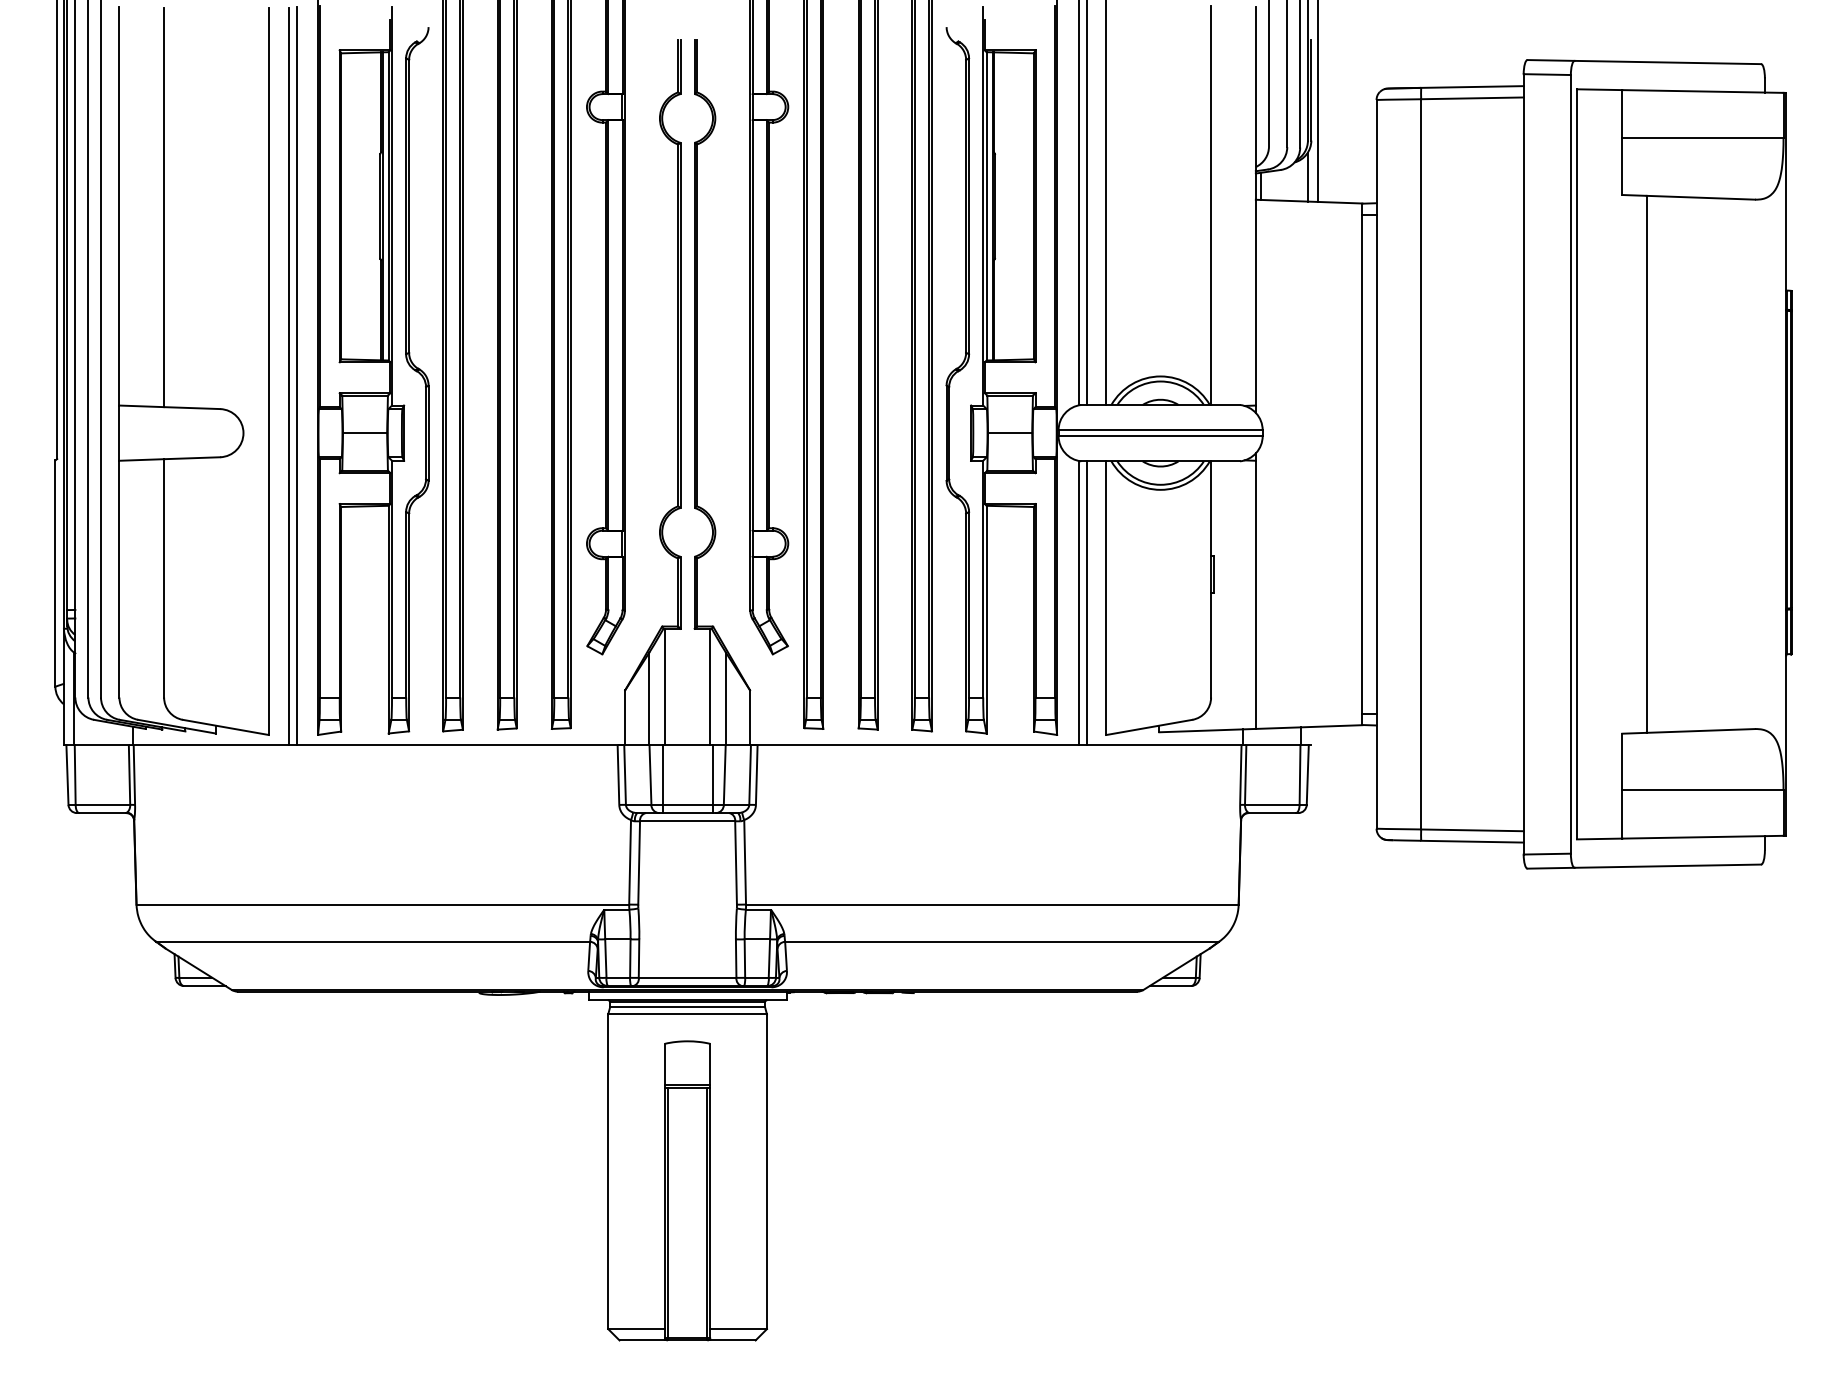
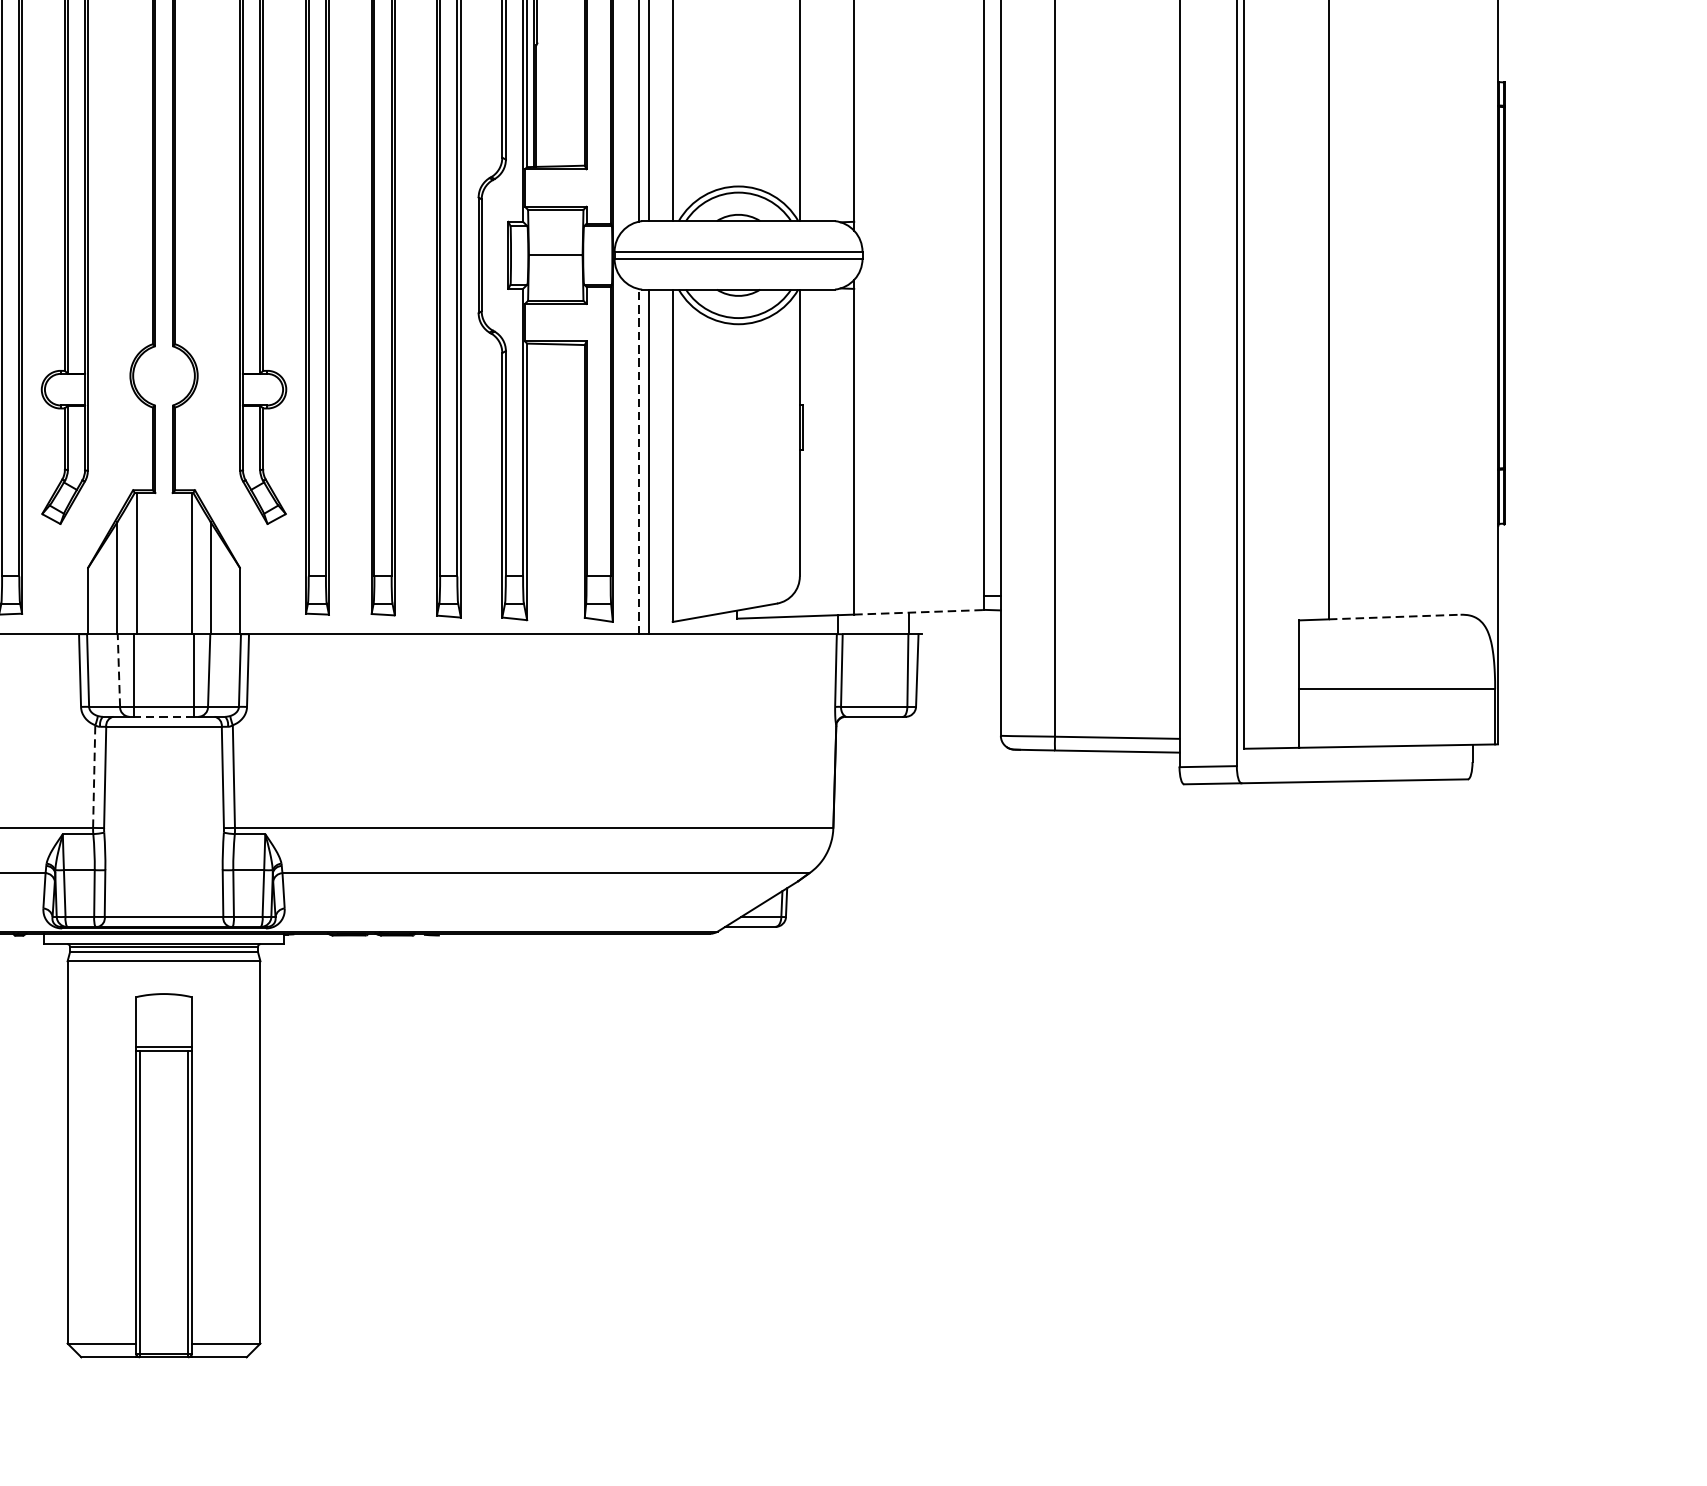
line: (1078, 602) -> (638, 461), solid -> dashed
line: (1309, 727) -> (919, 612), solid -> dashed
line: (1701, 730) -> (1395, 616), solid -> dashed
line: (650, 774) -> (118, 669), solid -> dashed
line: (687, 813) -> (163, 717), solid -> dashed
line: (630, 861) -> (94, 775), solid -> dashed

